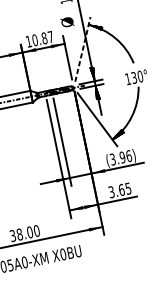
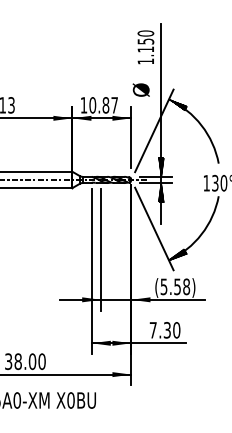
line: (82, 49) -> (154, 130), dashed -> solid
text: (121, 157) -> (175, 286), (3.96) -> (5.58)
text: (119, 190) -> (164, 330), 3.65 -> 7.30

